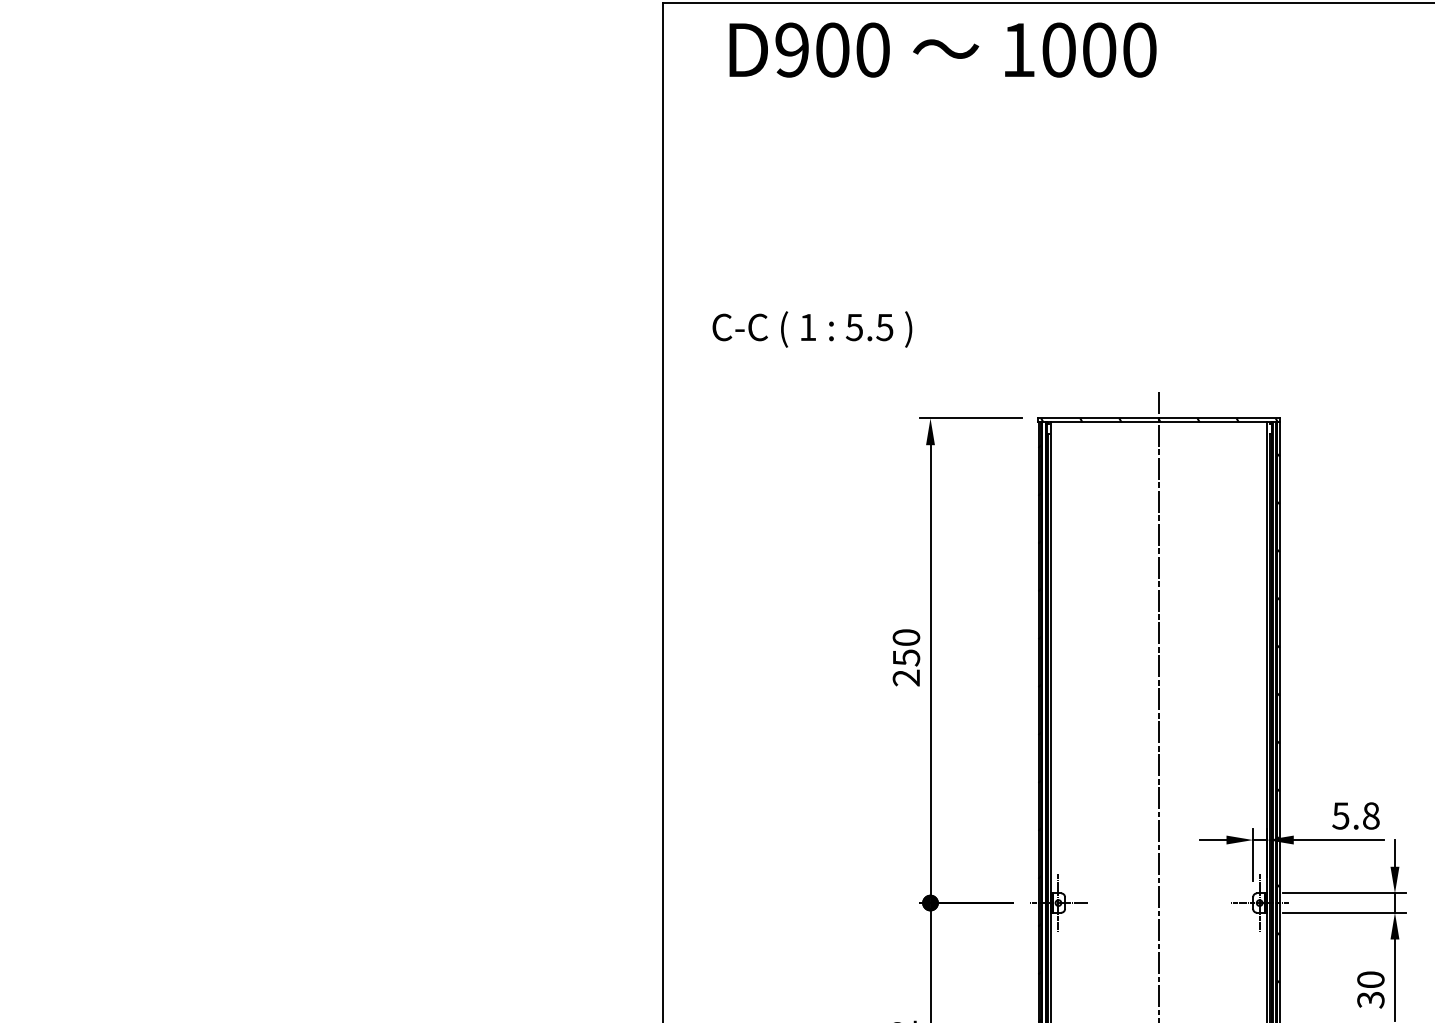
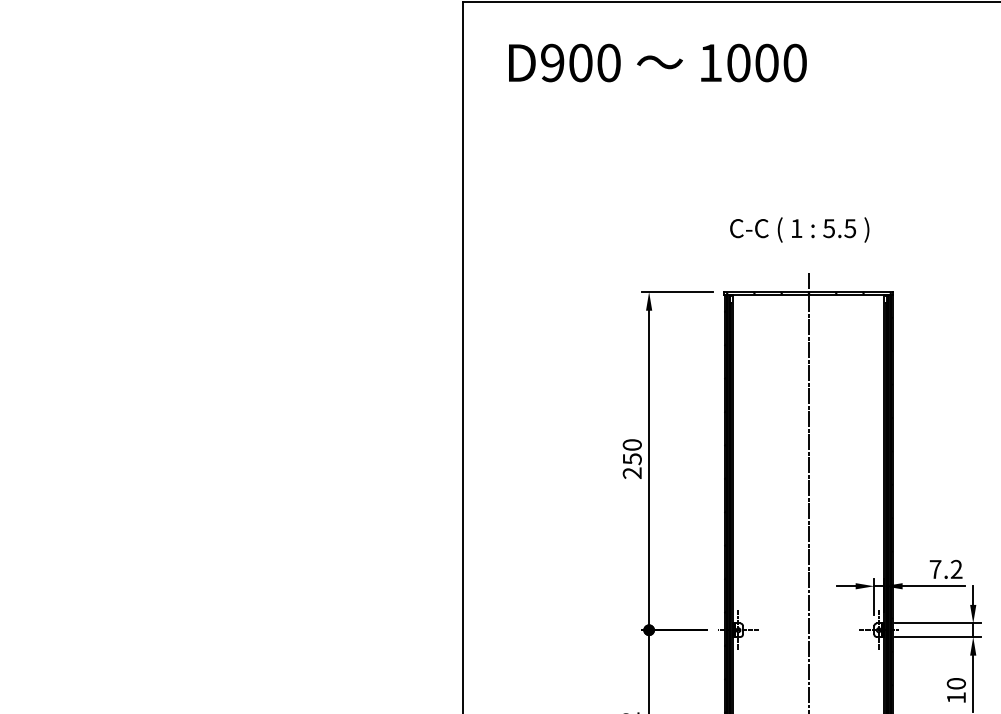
text: (942, 49) -> (657, 62), moved
text: (812, 328) -> (799, 229), moved
text: (1355, 816) -> (945, 569), 5.8 -> 7.2
text: (1369, 999) -> (955, 697), 30 -> 10

